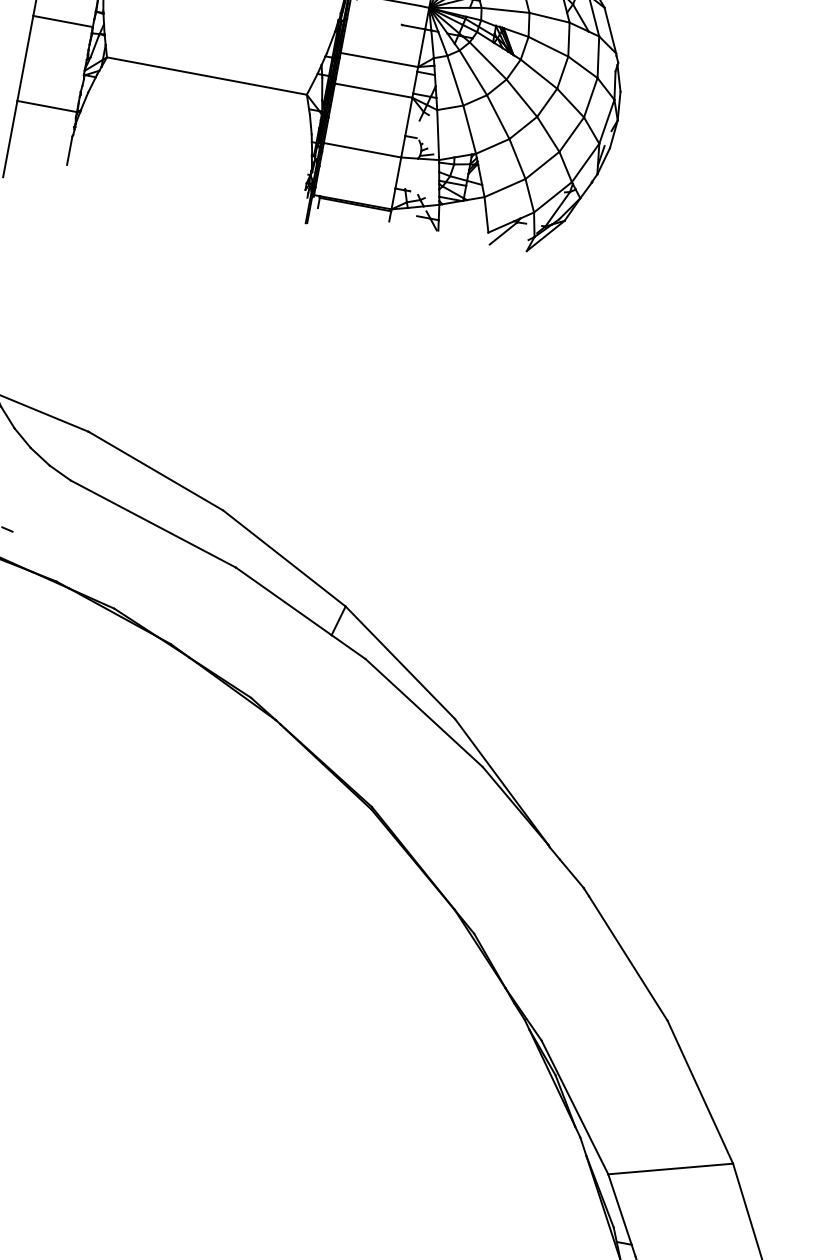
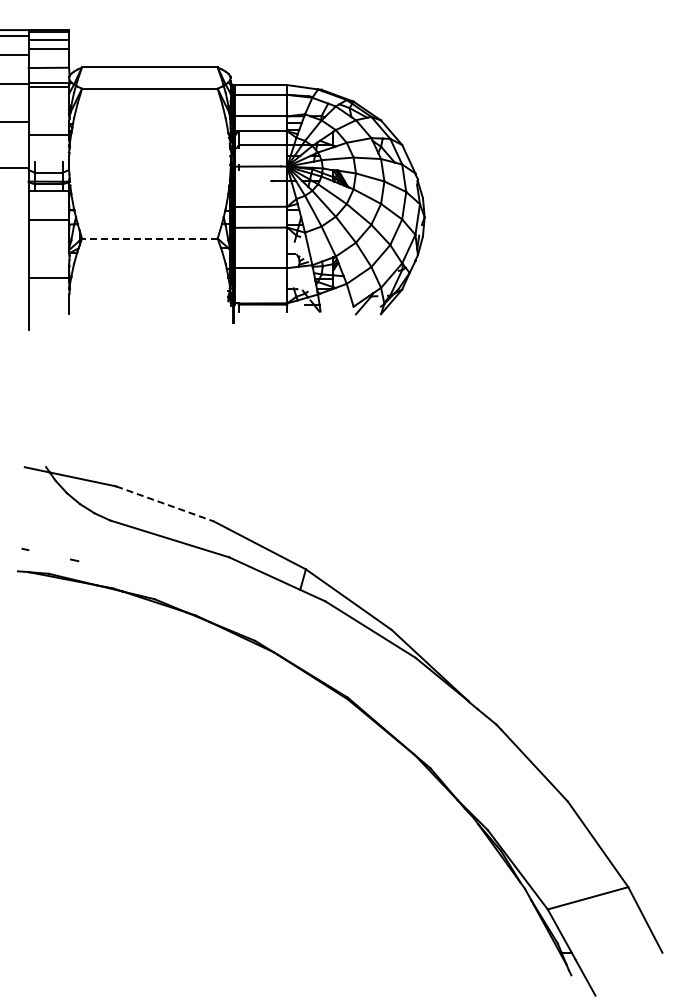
line: (206, 75) -> (149, 238), solid -> dashed
line: (156, 470) -> (165, 503), solid -> dashed

